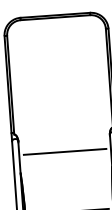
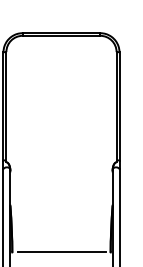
line: (65, 151) -> (61, 185), removed

